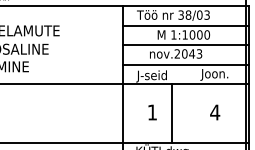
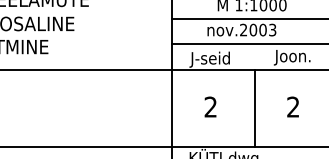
text: (192, 53) -> (263, 29), nov.2043 -> nov.2003
text: (151, 112) -> (209, 107), 1 -> 2
text: (215, 112) -> (293, 107), 4 -> 2
line: (171, 113) -> (254, 108), moved

